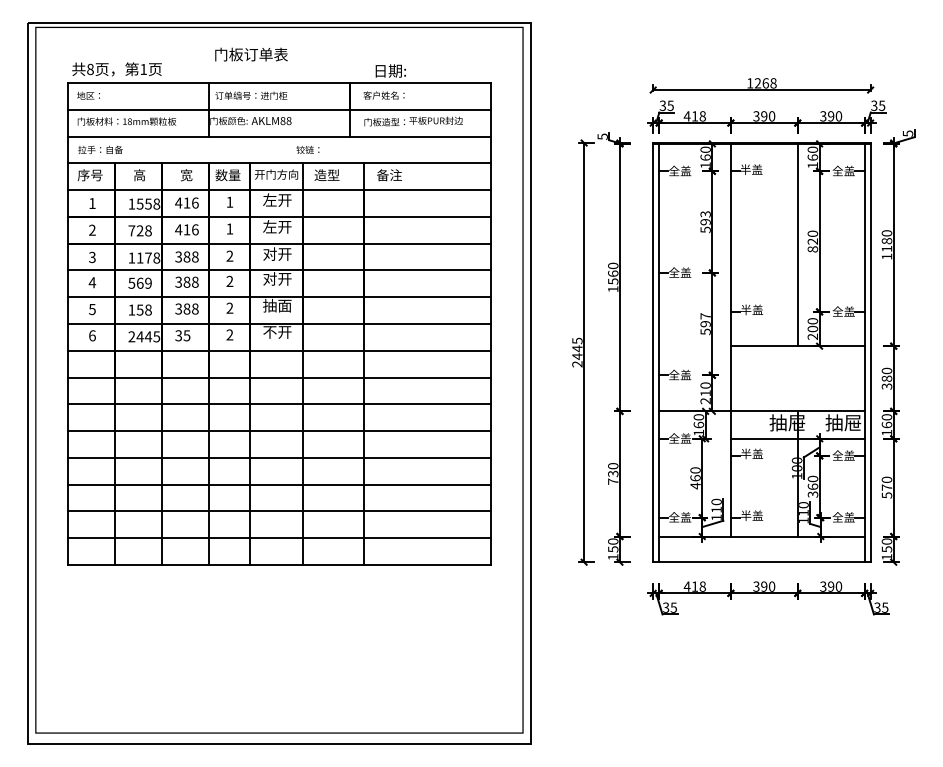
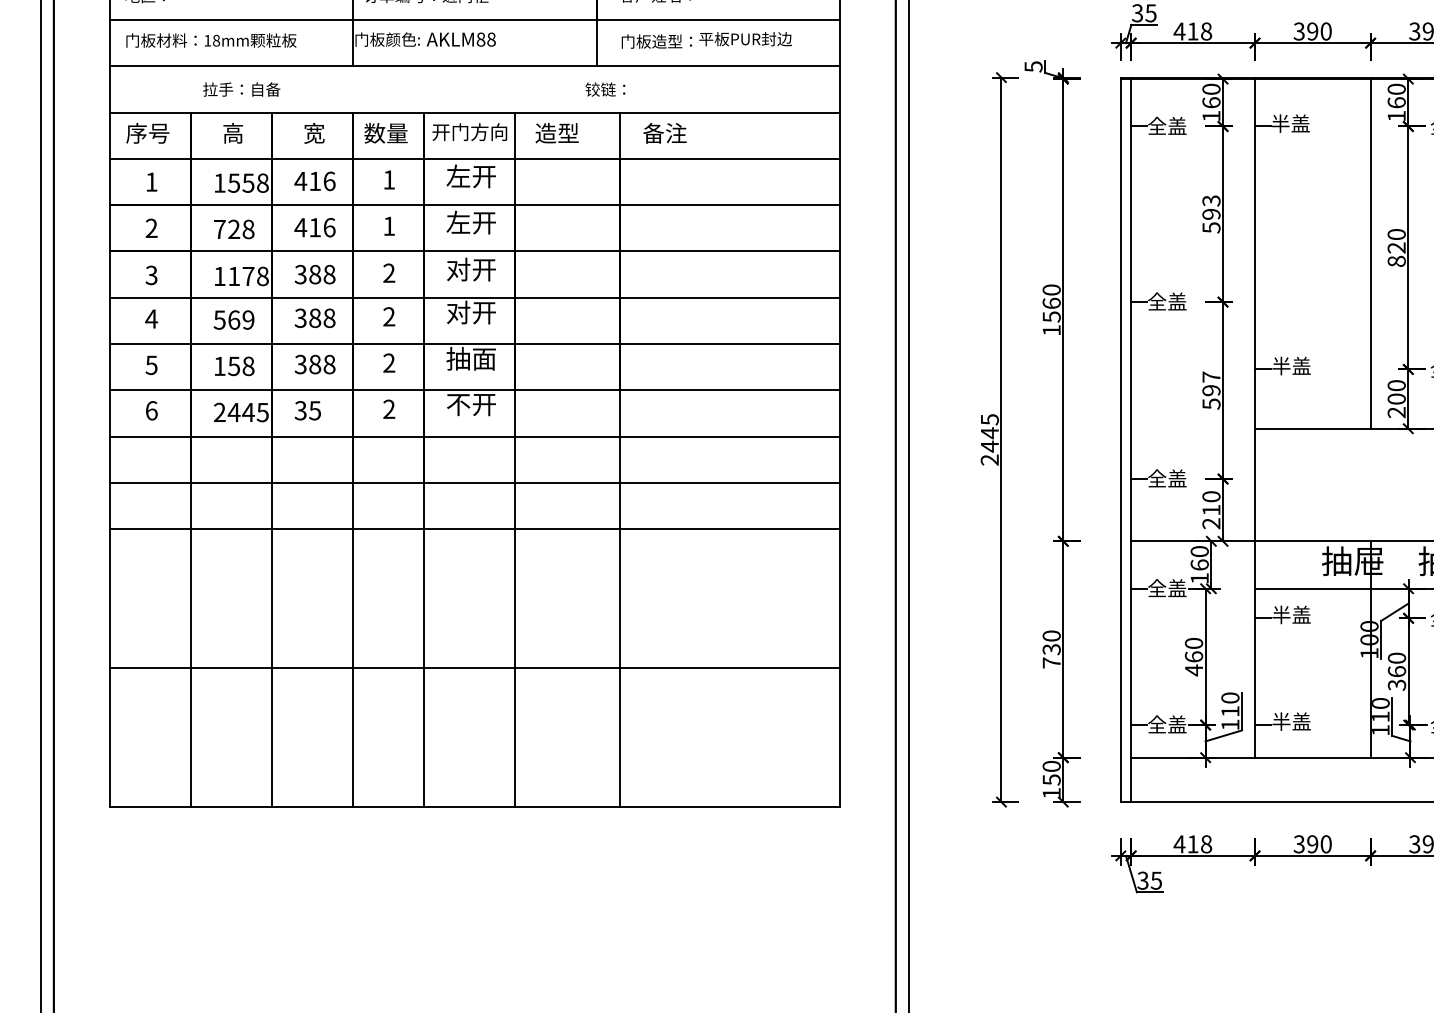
text: (100, 149) -> (241, 88), moved
text: (307, 149) -> (604, 88), moved
line: (279, 431) -> (474, 576), removed
line: (279, 457) -> (474, 621), removed
line: (279, 511) -> (474, 714), removed
line: (279, 538) -> (474, 761), removed

